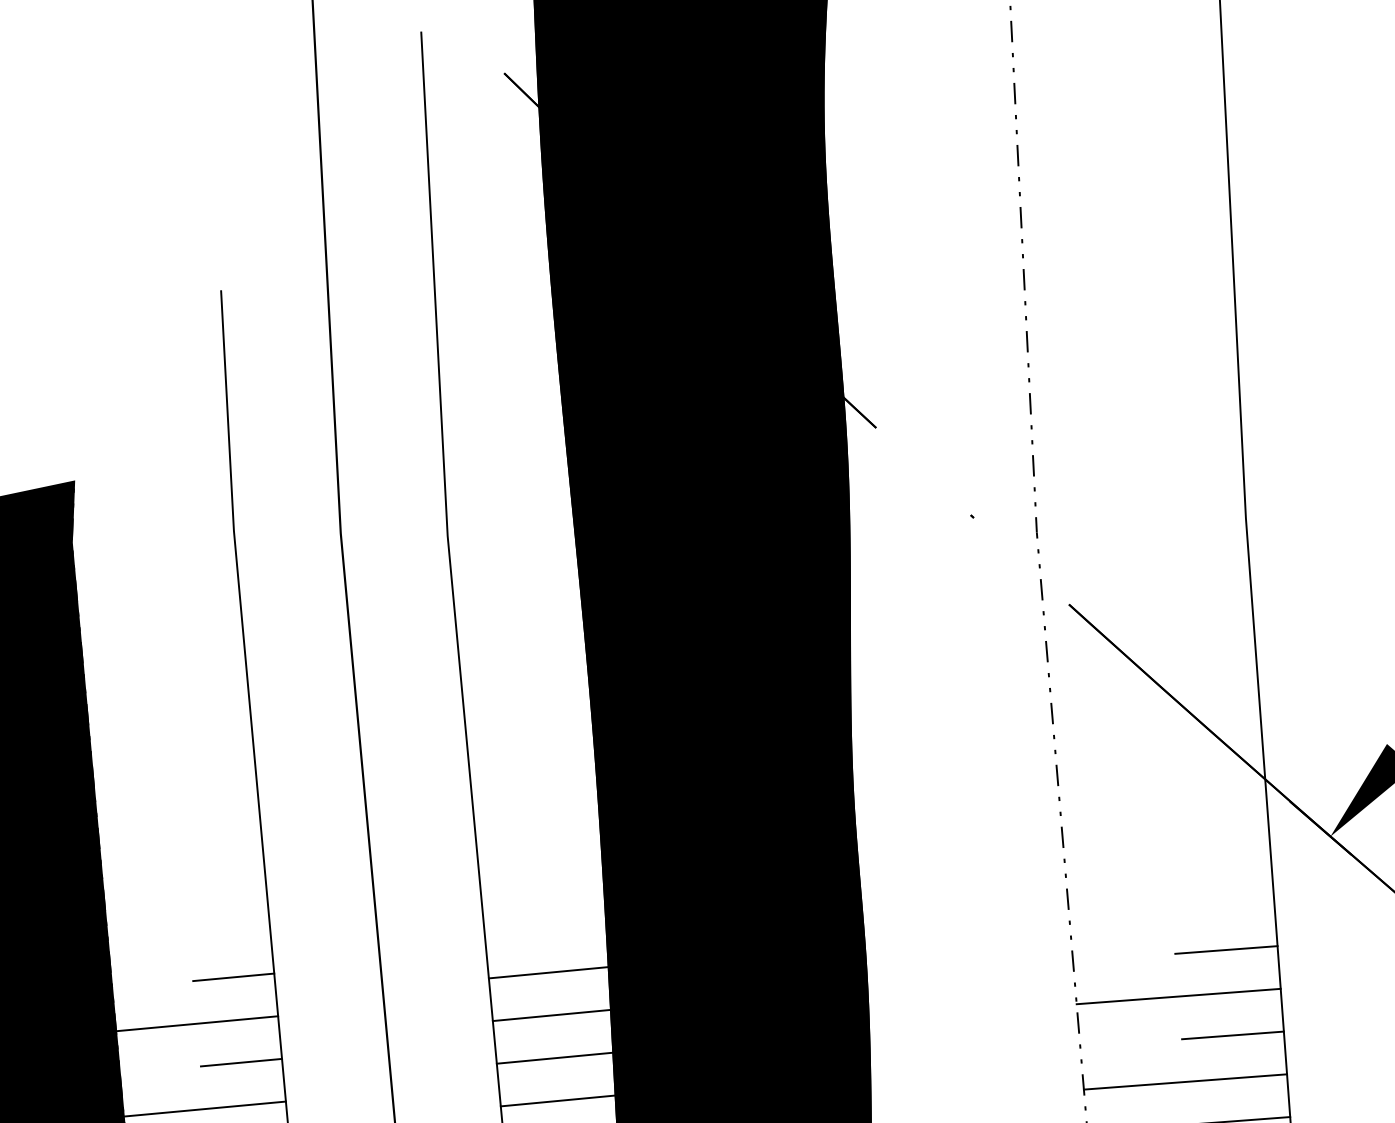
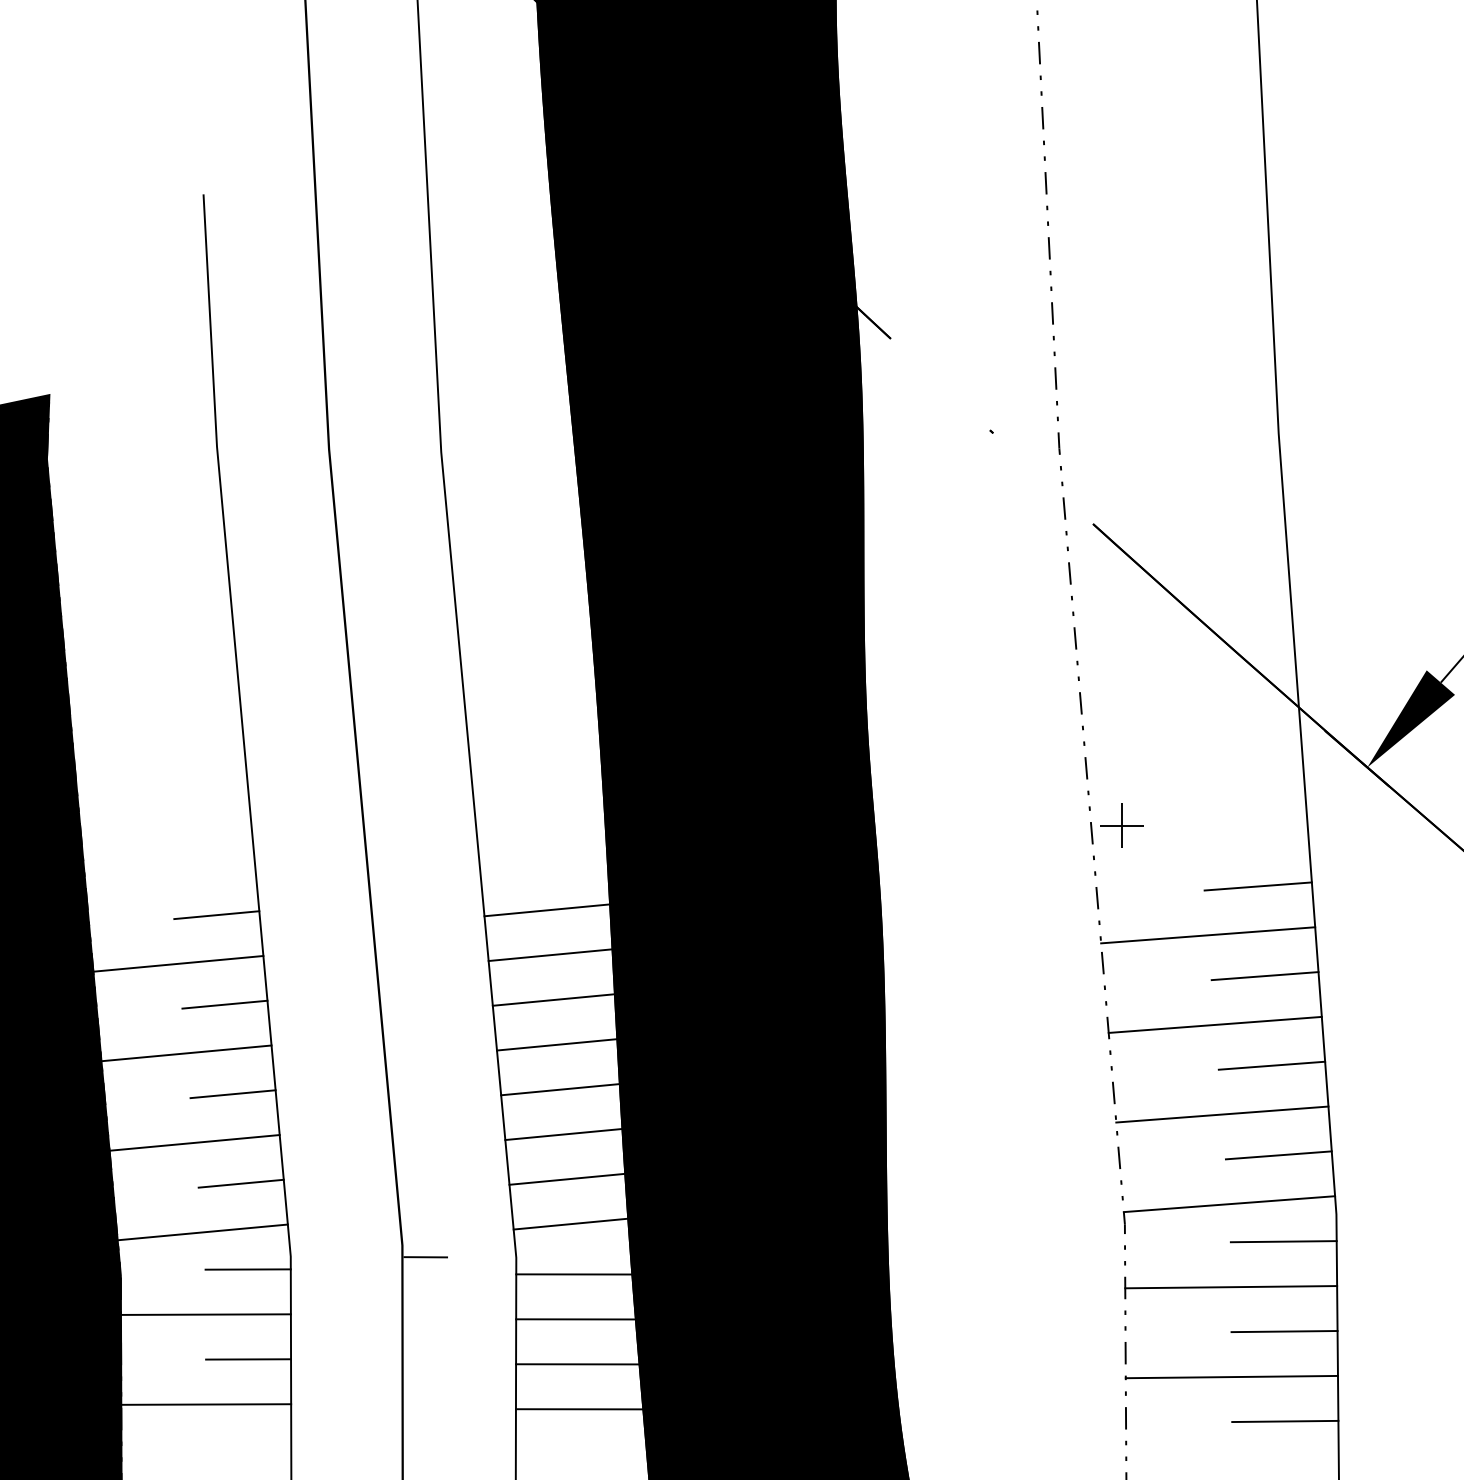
part: (1096, 891) -> (1121, 825), added

